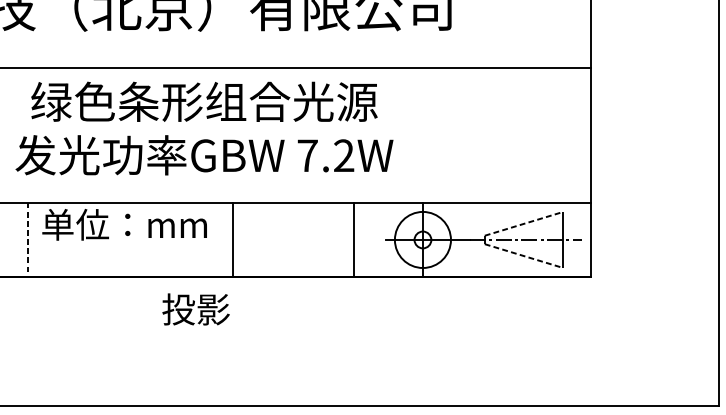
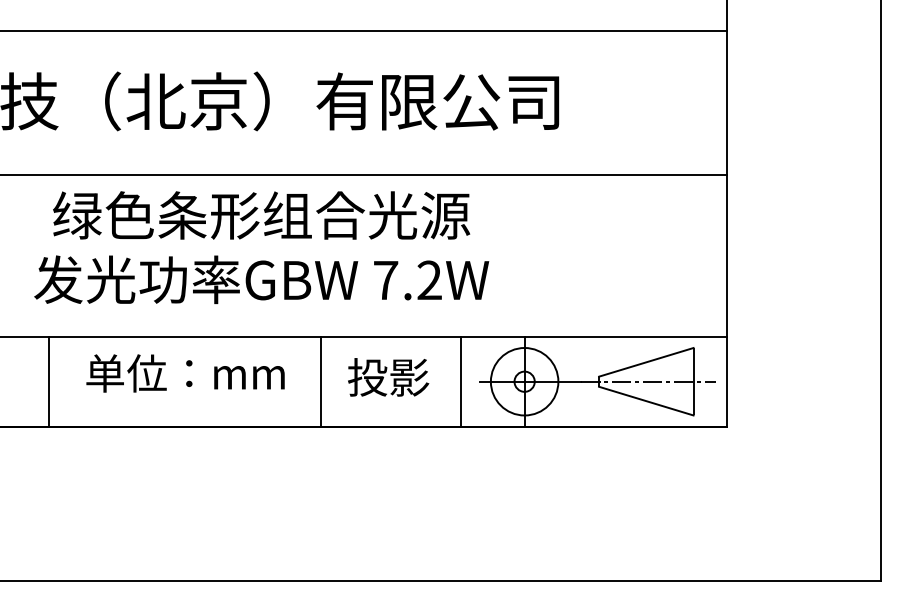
line: (524, 223) -> (646, 362), dashed -> solid
text: (124, 224) -> (185, 373), moved
line: (232, 239) -> (320, 381), moved
line: (353, 239) -> (461, 381), moved
line: (27, 240) -> (48, 382), dashed -> solid
line: (524, 256) -> (646, 401), dashed -> solid
text: (196, 309) -> (388, 377), moved

